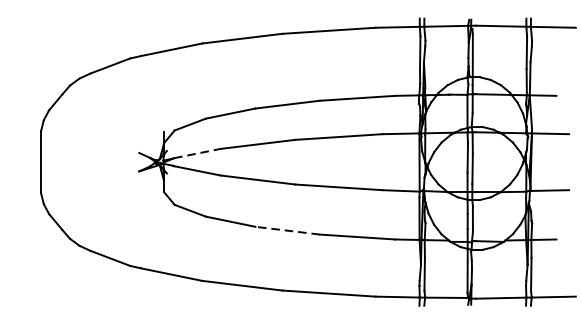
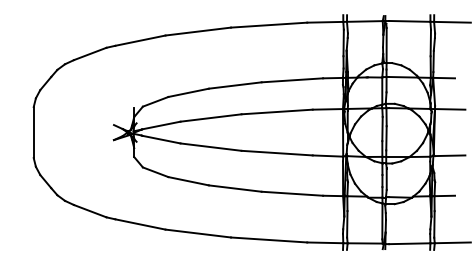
line: (197, 153) -> (161, 125), dashed -> solid
line: (287, 230) -> (235, 188), dashed -> solid

